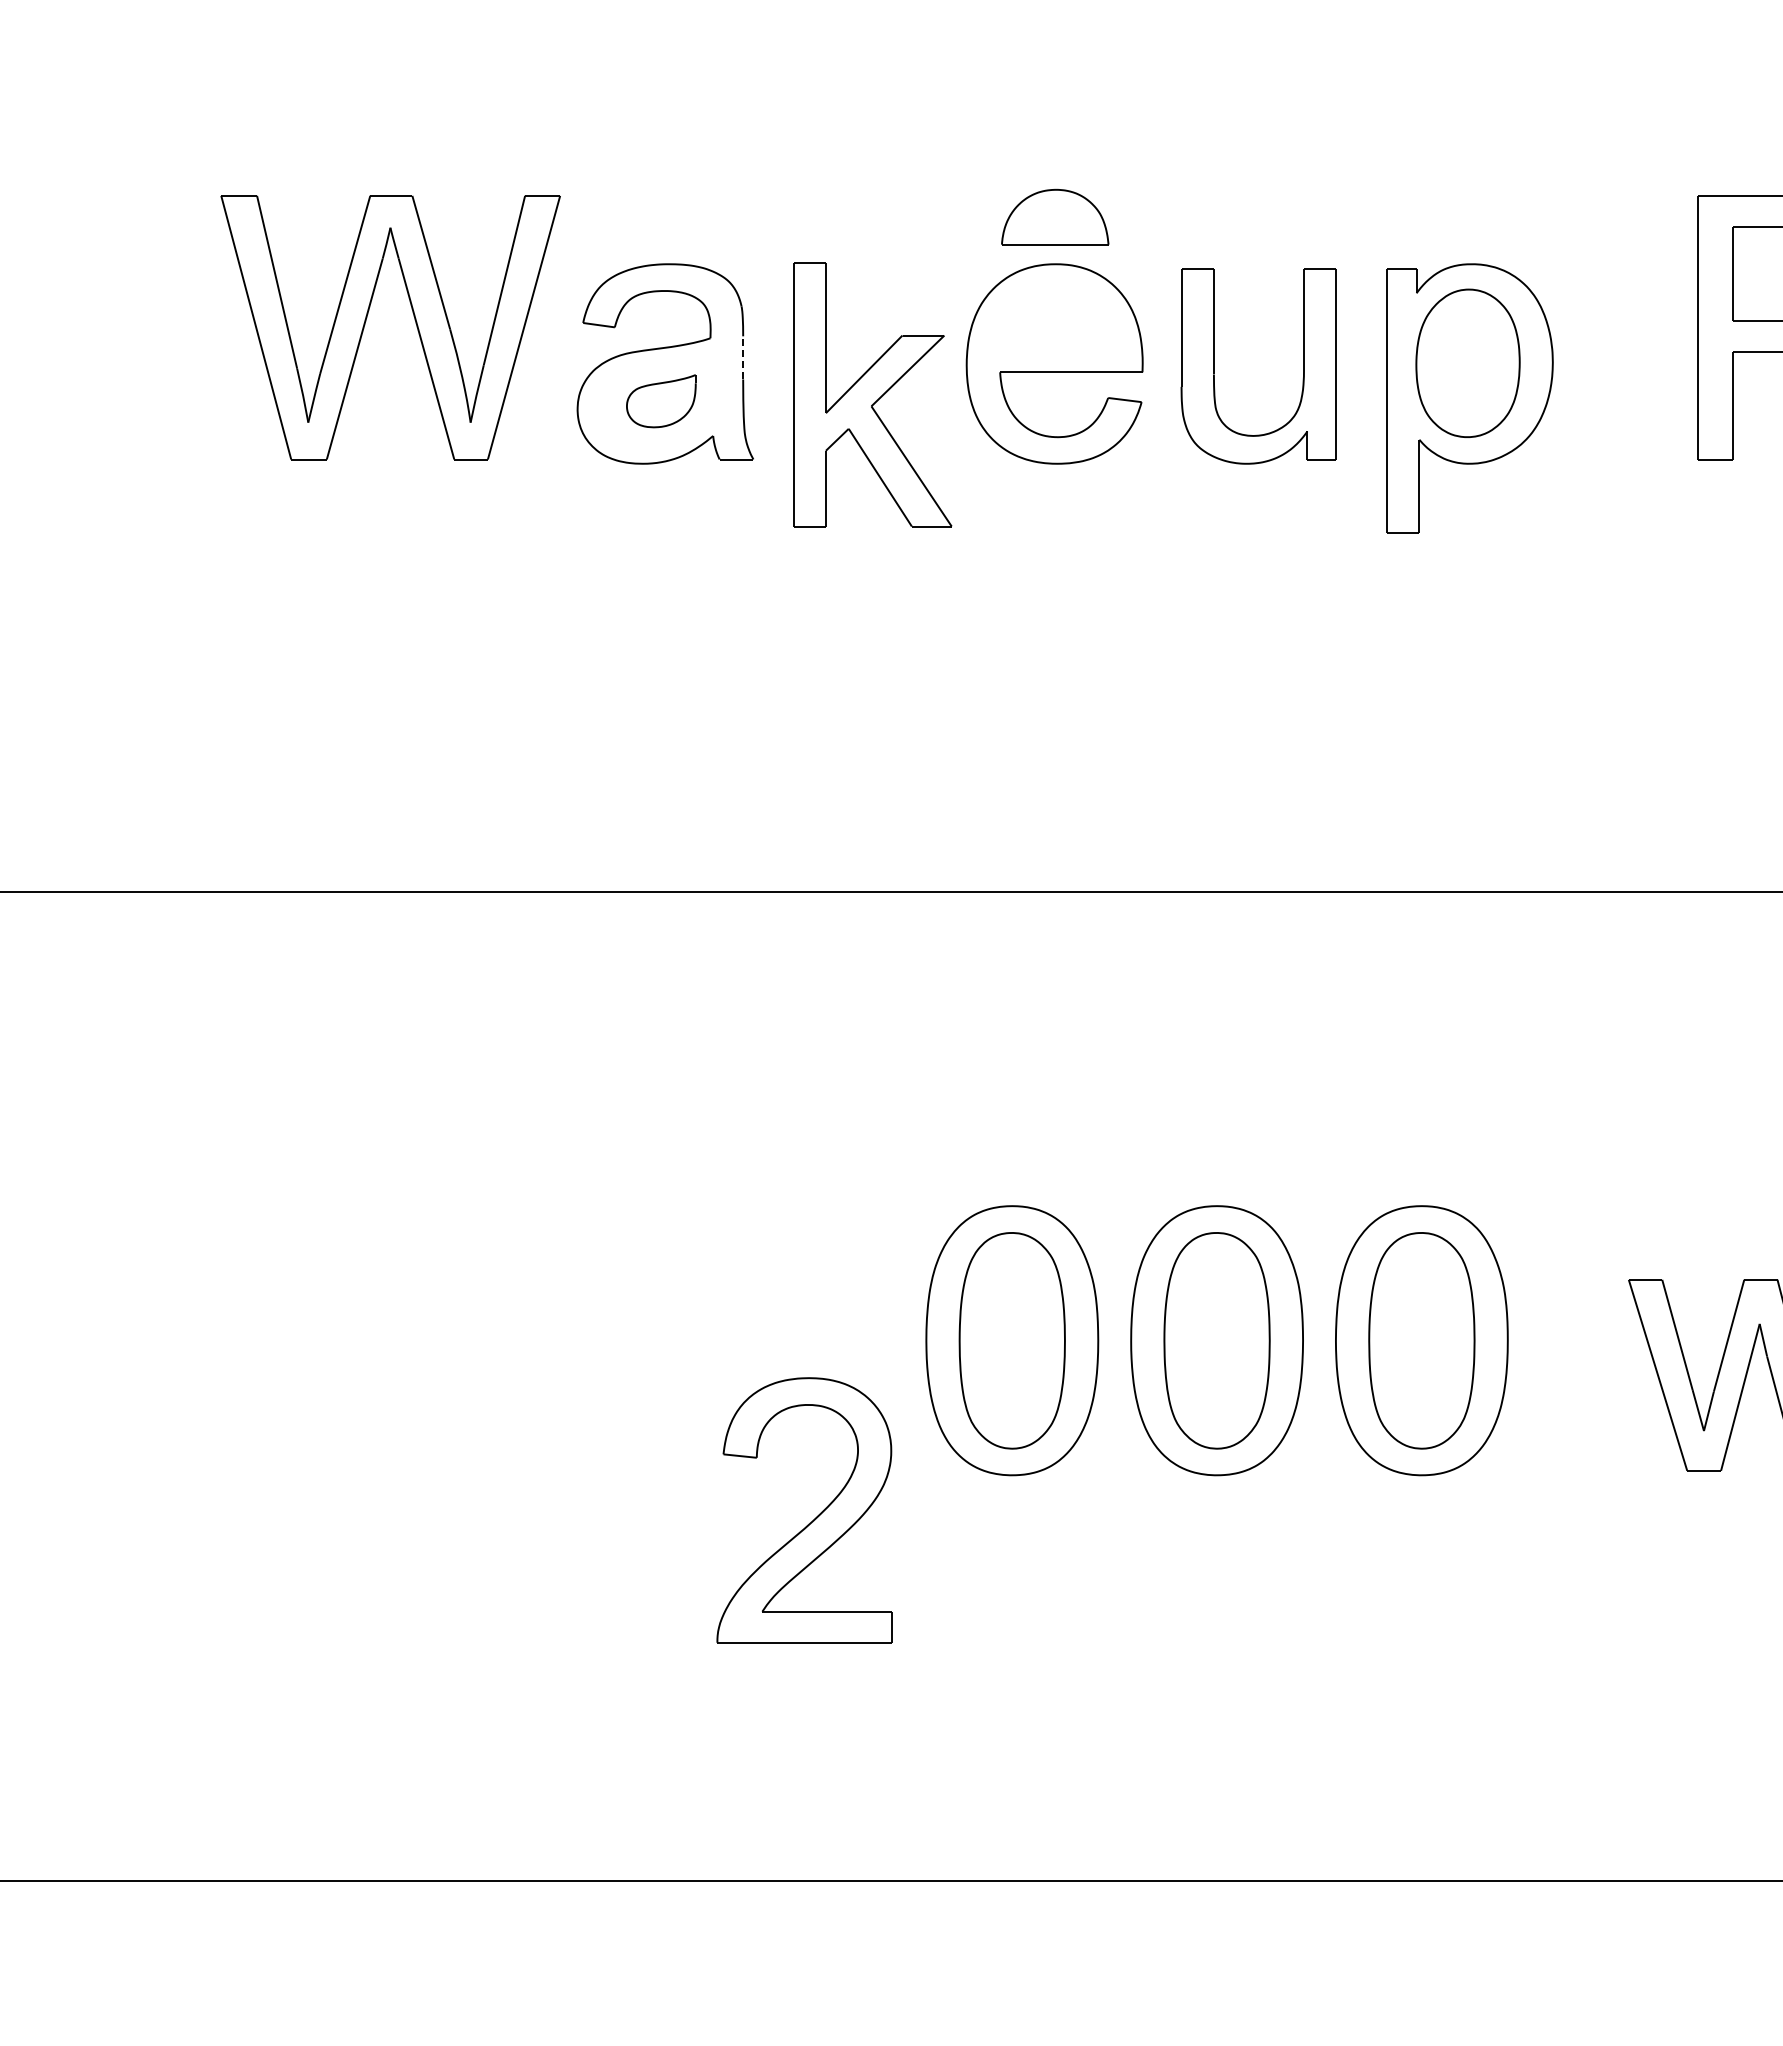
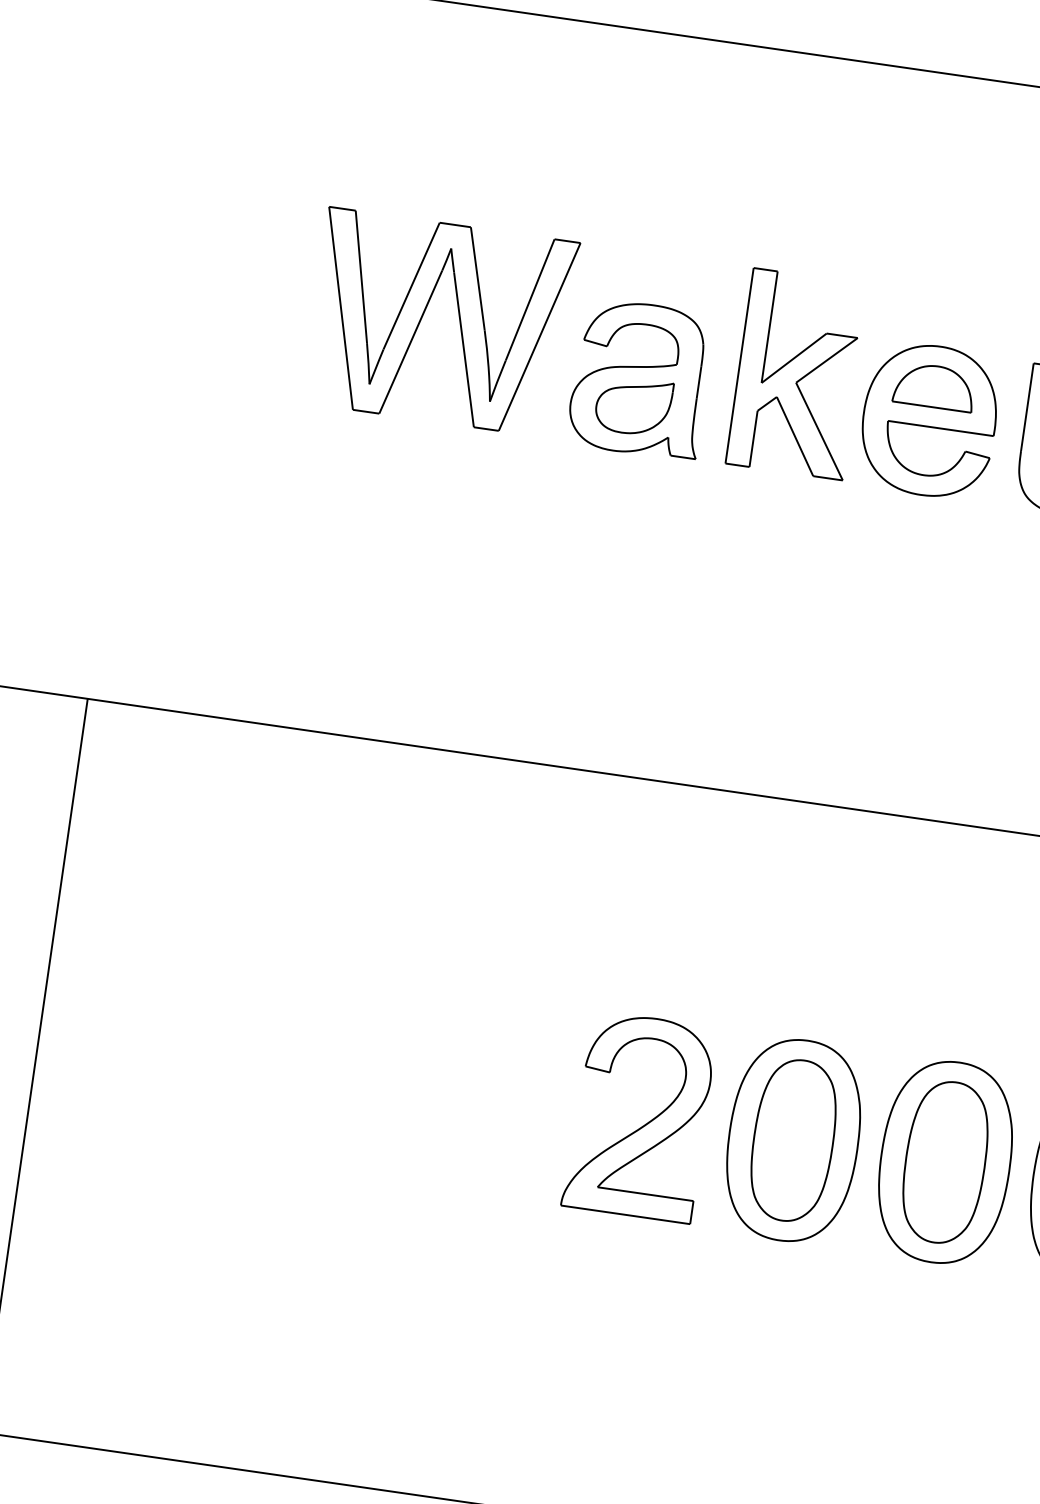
part: (1055, 216) -> (934, 386), moved
line: (743, 357) -> (699, 382), dashed -> solid
part: (872, 394) -> (798, 374), moved
part: (661, 401) -> (633, 406), size x1.43
part: (813, 1519) -> (645, 1124), moved

